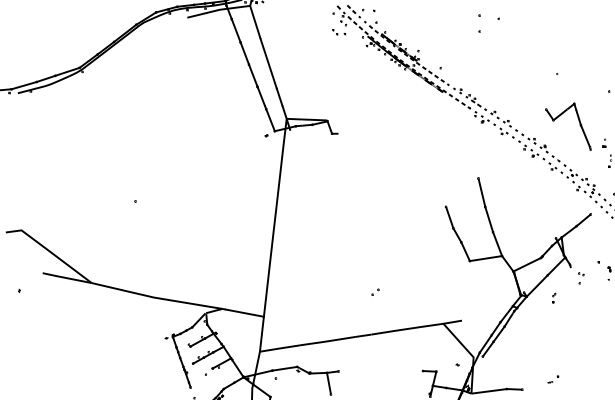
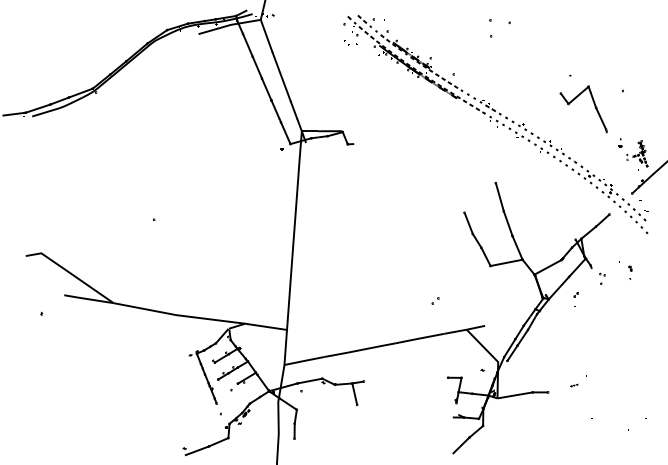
part: (579, 123) -> (594, 106), moved
part: (375, 291) -> (435, 300), moved
part: (554, 297) -> (576, 299), size x1.6
part: (553, 380) -> (578, 381), size x1.6

